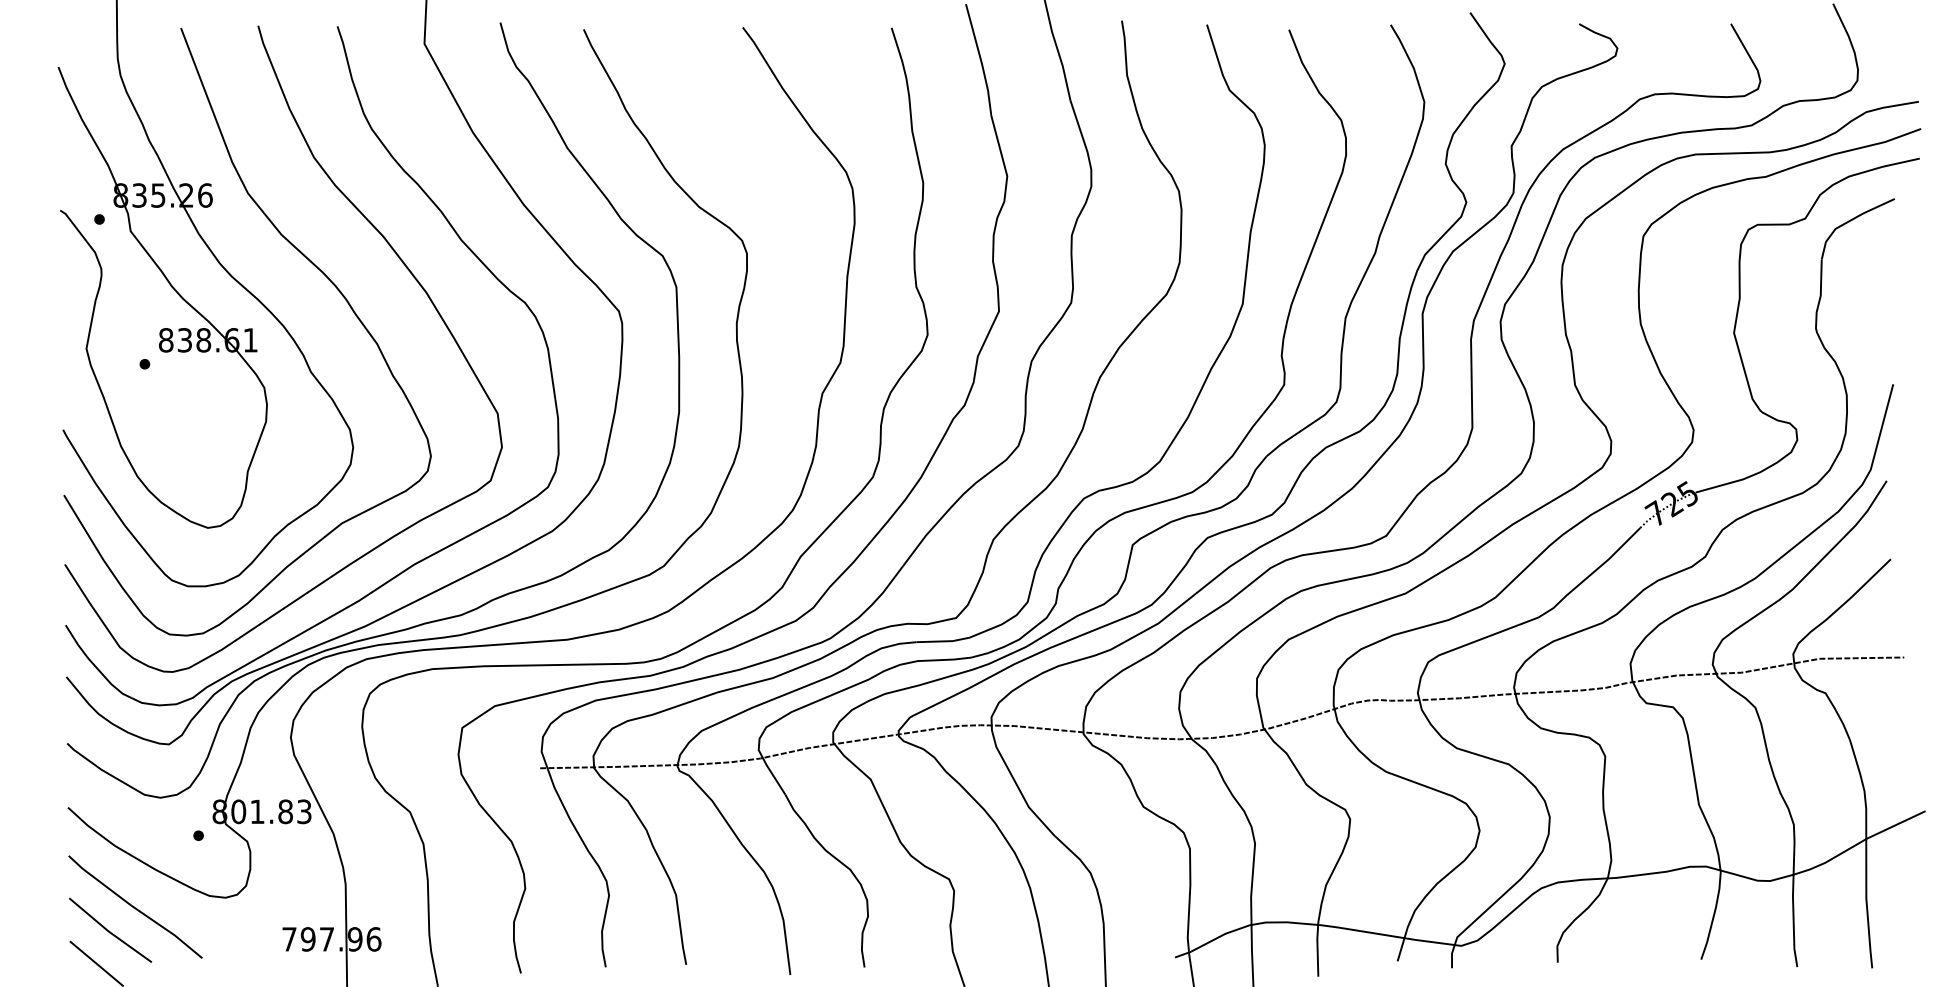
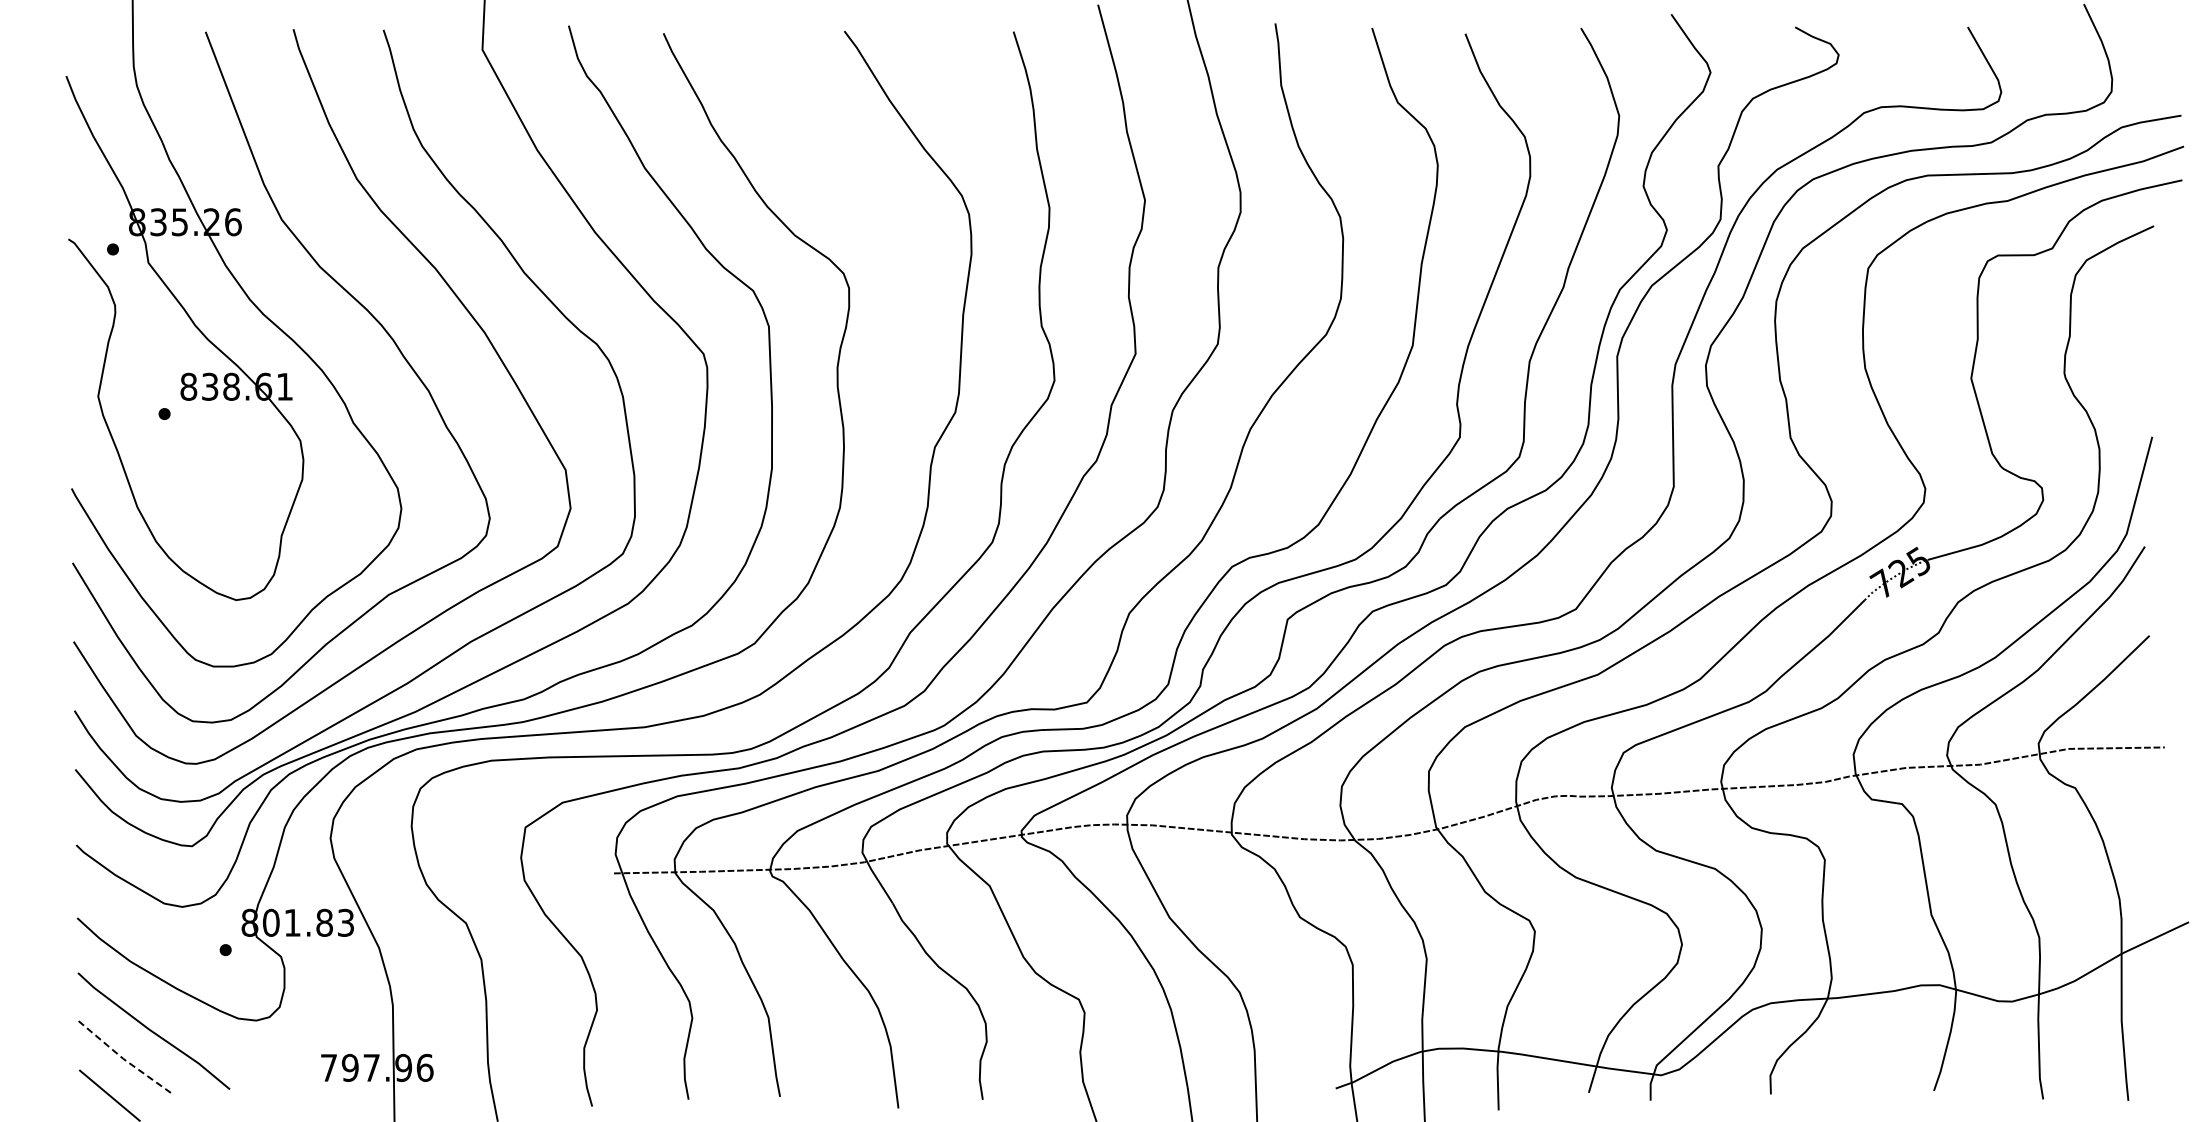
line: (109, 931) -> (124, 1059), solid -> dashed

